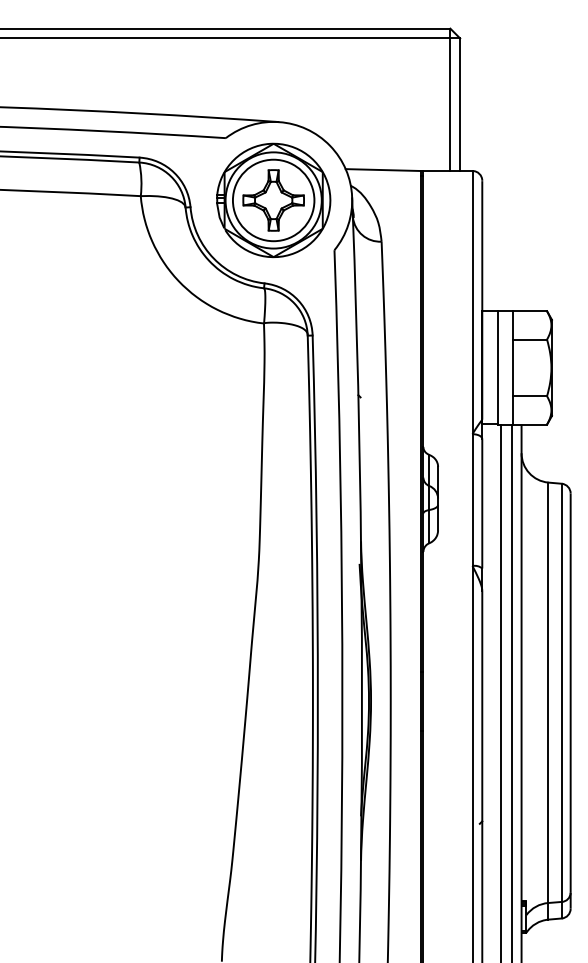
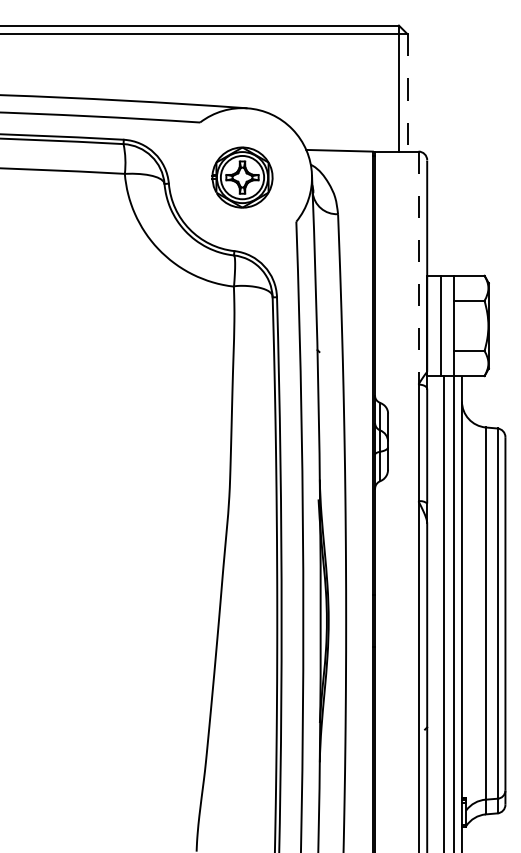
line: (460, 104) -> (407, 92), solid -> dashed
part: (273, 200) -> (242, 177), size x0.6
line: (472, 303) -> (418, 268), solid -> dashed

